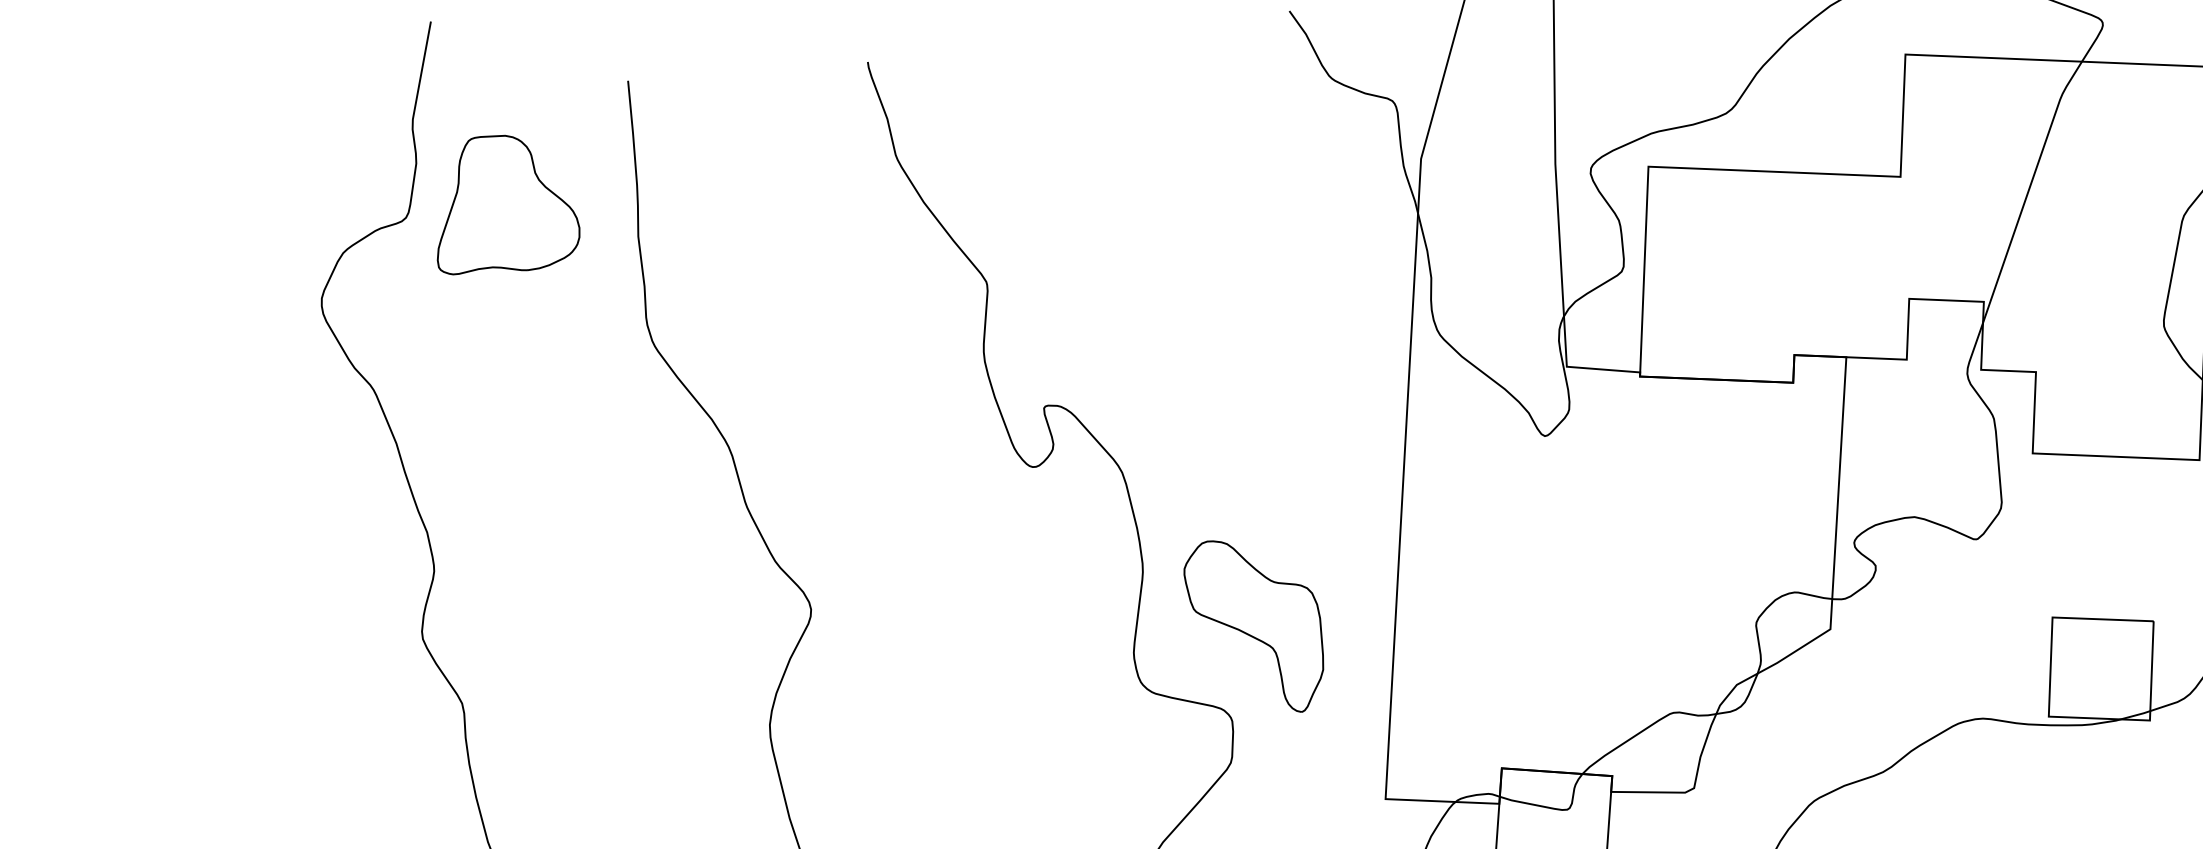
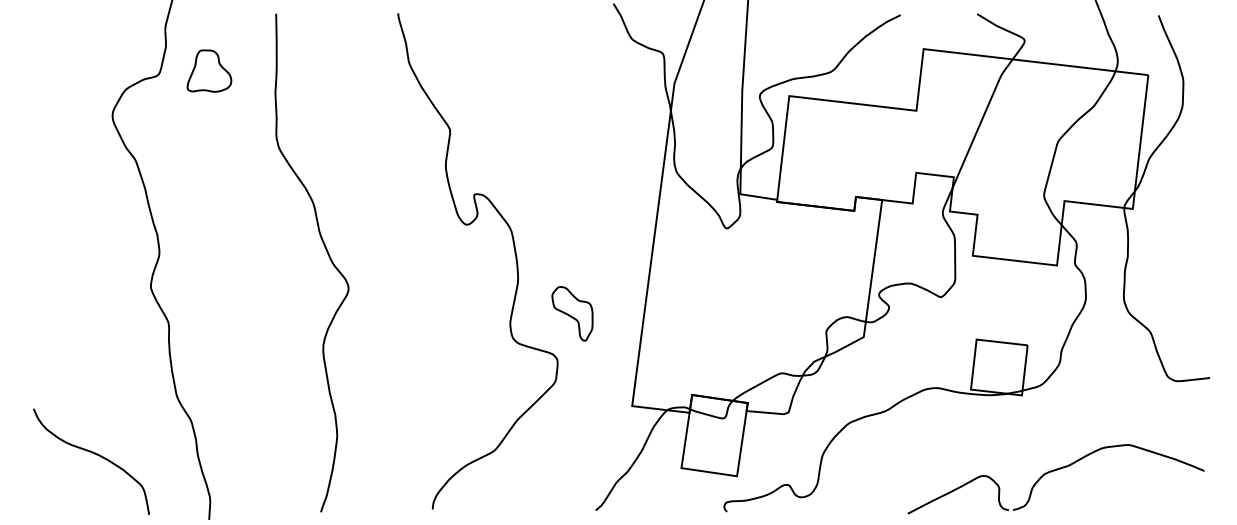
part: (505, 202) -> (209, 70), size x0.6
part: (1254, 625) -> (572, 313), size x0.6

